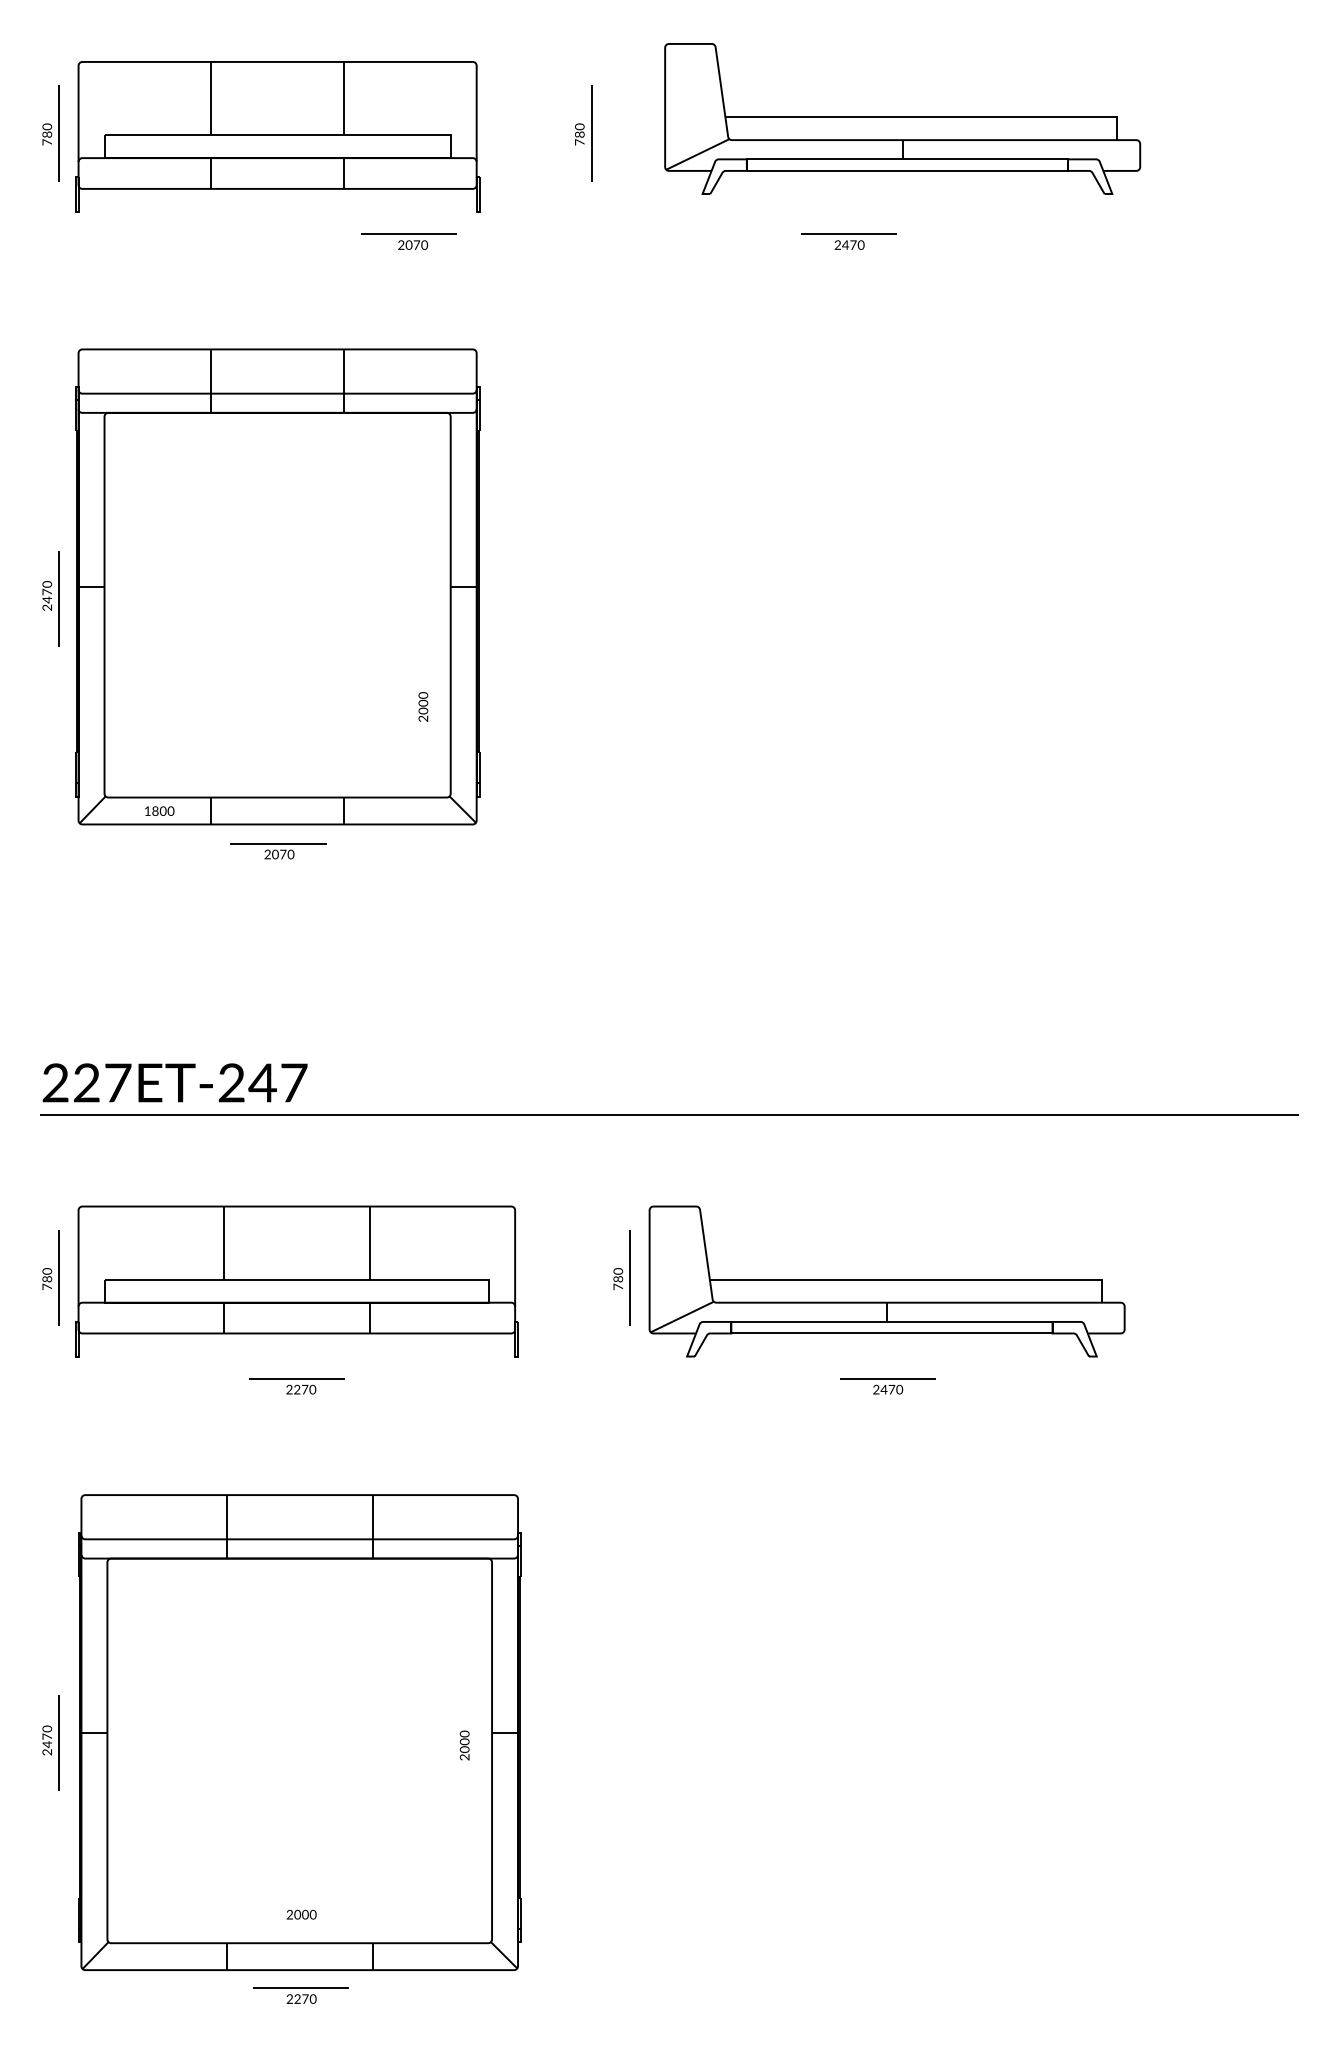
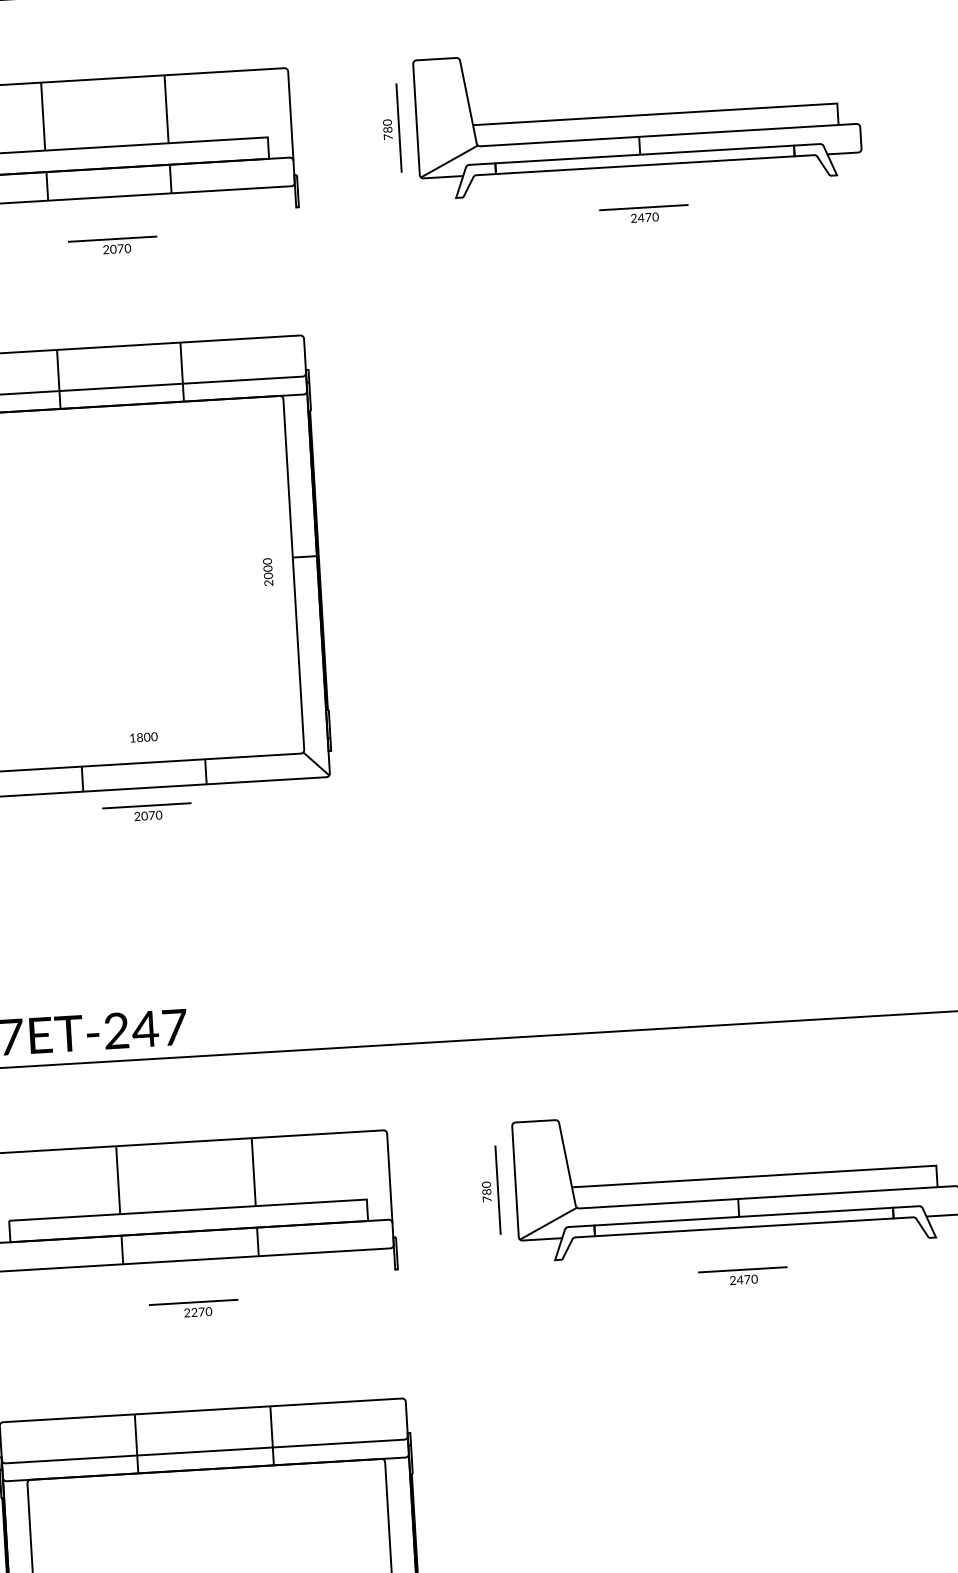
part: (902, 118) -> (637, 116), moved
part: (408, 241) -> (112, 245), moved
text: (423, 706) -> (268, 571), moved
text: (159, 810) -> (143, 736), moved

